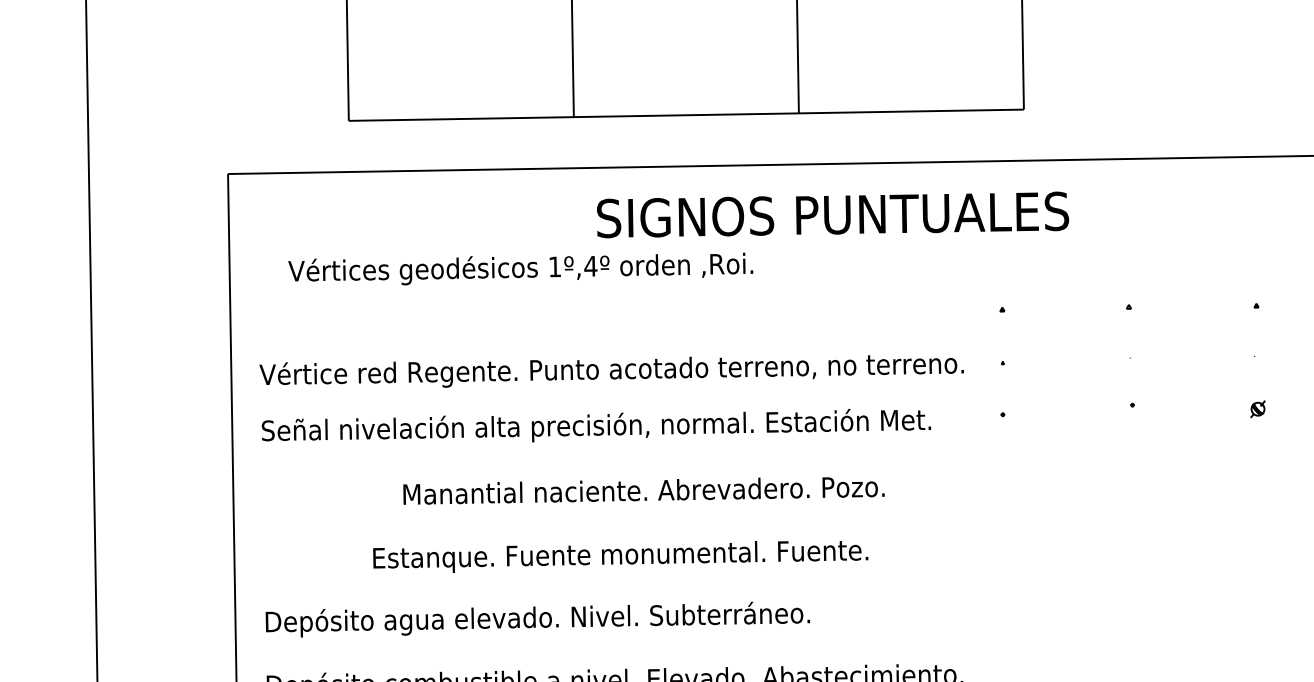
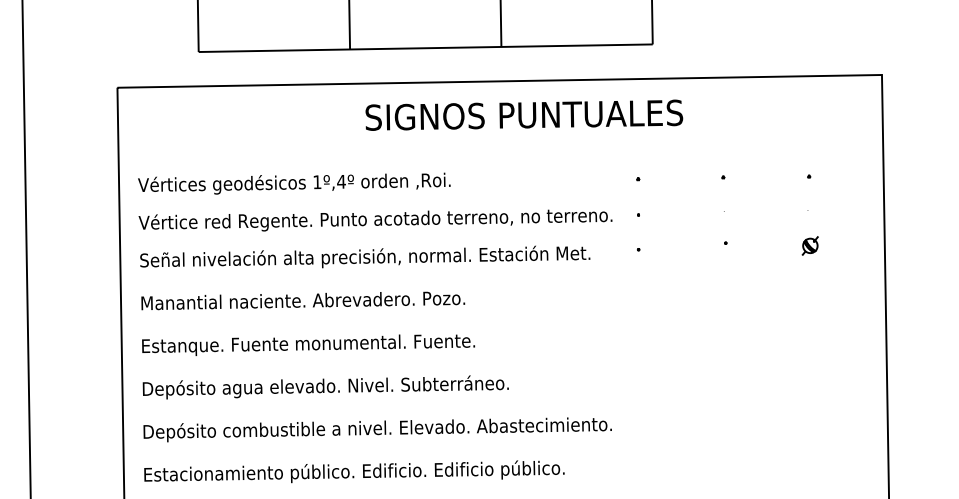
text: (521, 268) -> (294, 183), moved
part: (1256, 408) -> (809, 245), size x1.67
text: (644, 490) -> (303, 300), moved
text: (620, 555) -> (308, 344), moved

